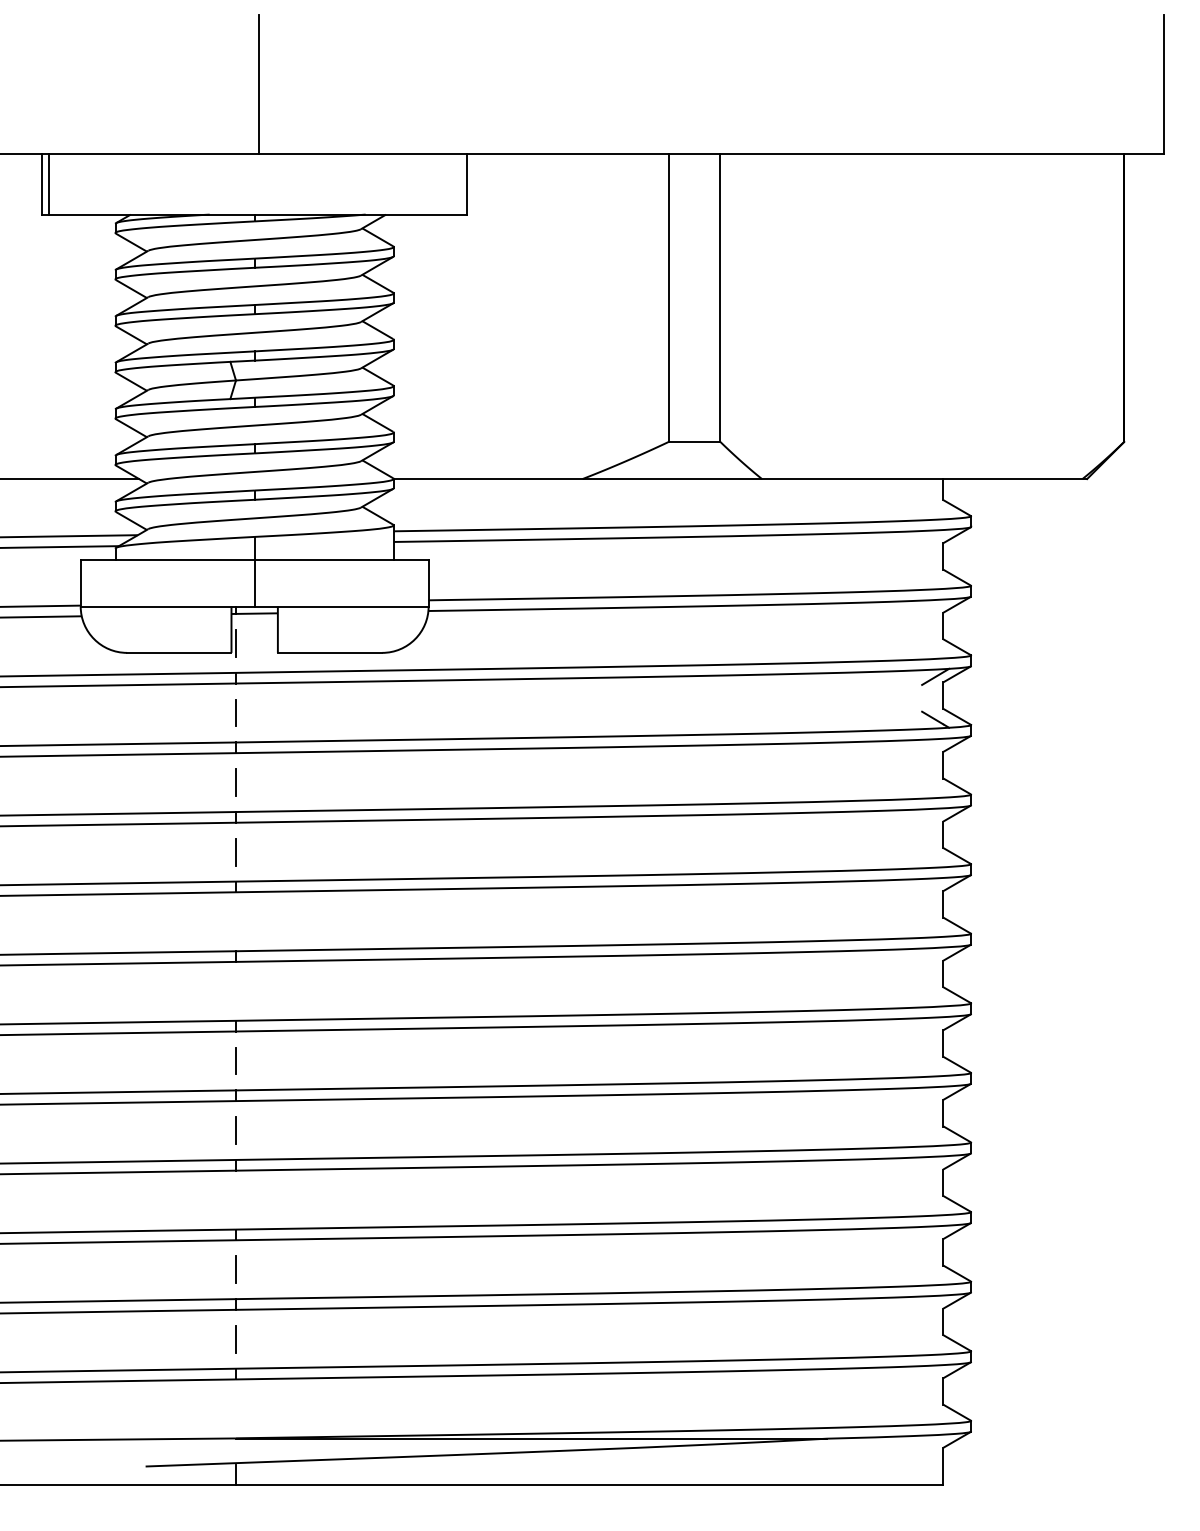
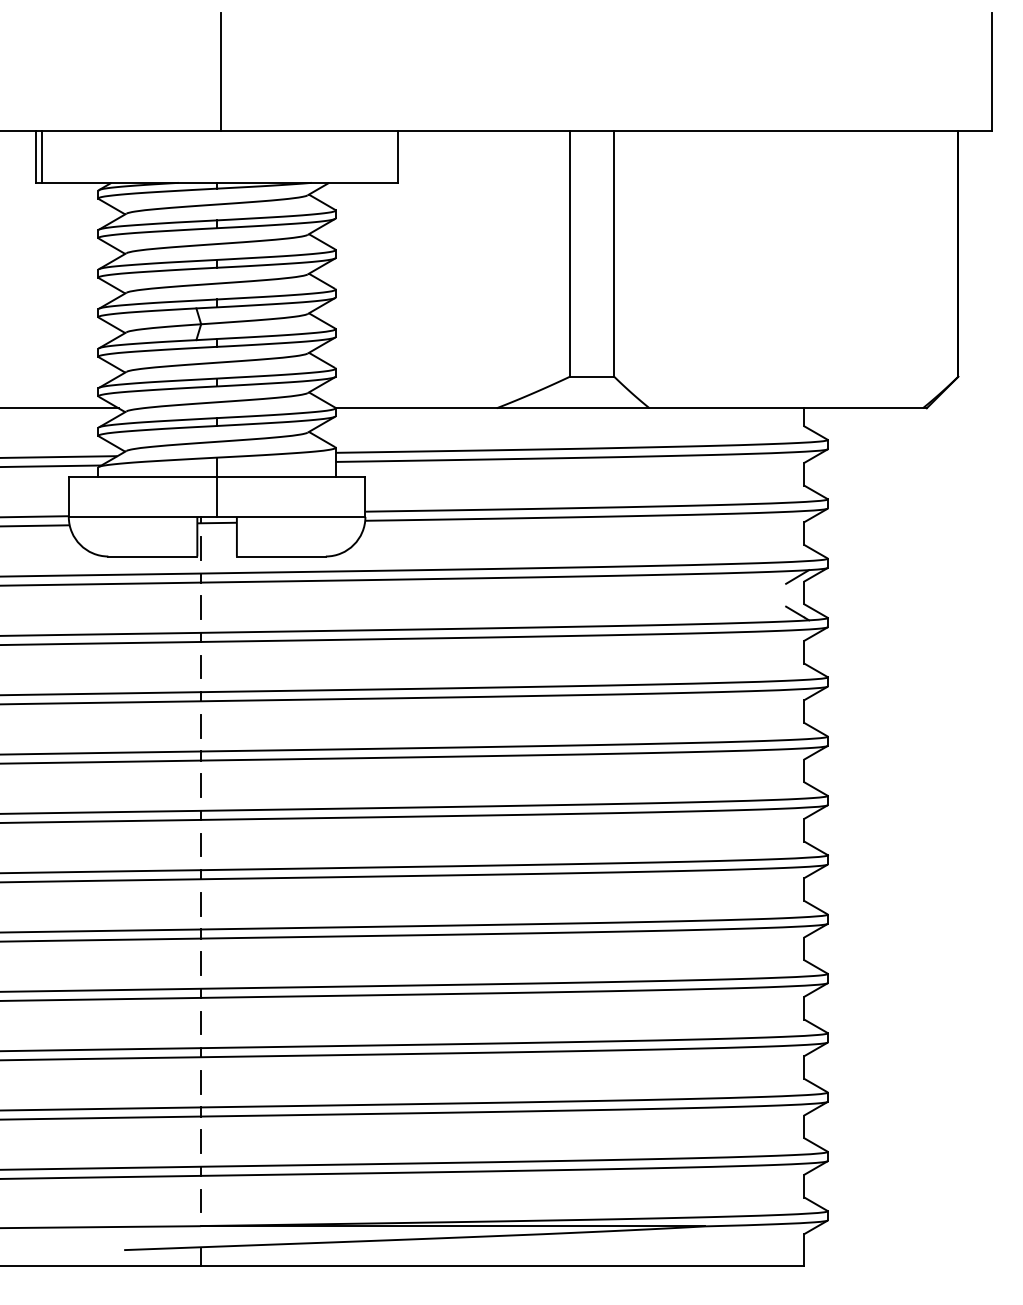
line: (235, 921) -> (200, 785), added
line: (235, 990) -> (200, 844), added
line: (235, 1199) -> (200, 1022), added
line: (235, 1408) -> (200, 1200), added

